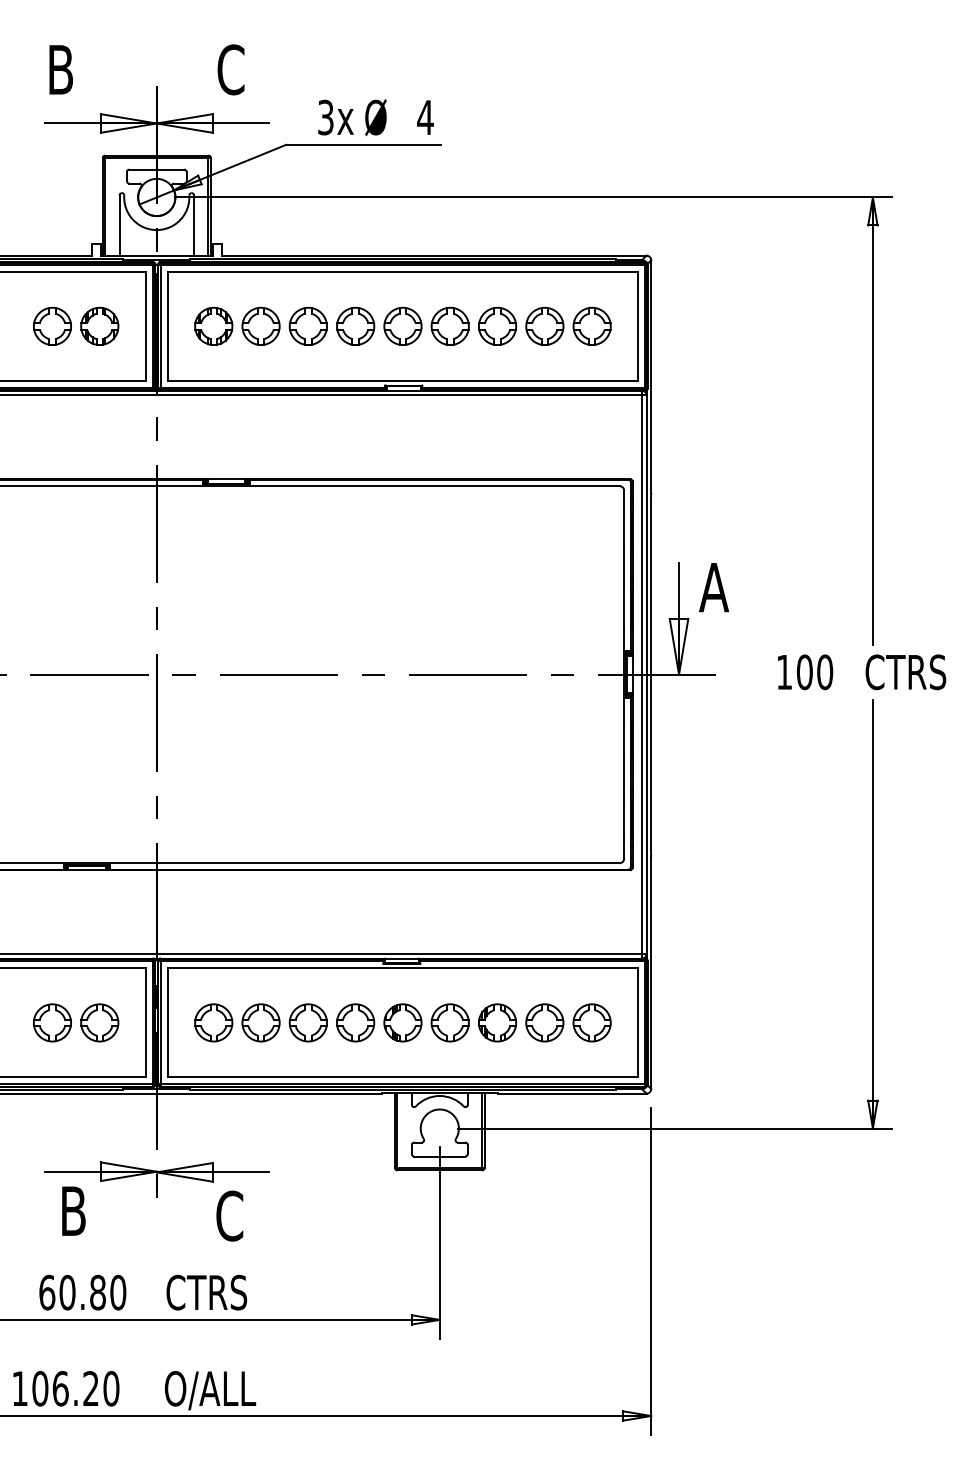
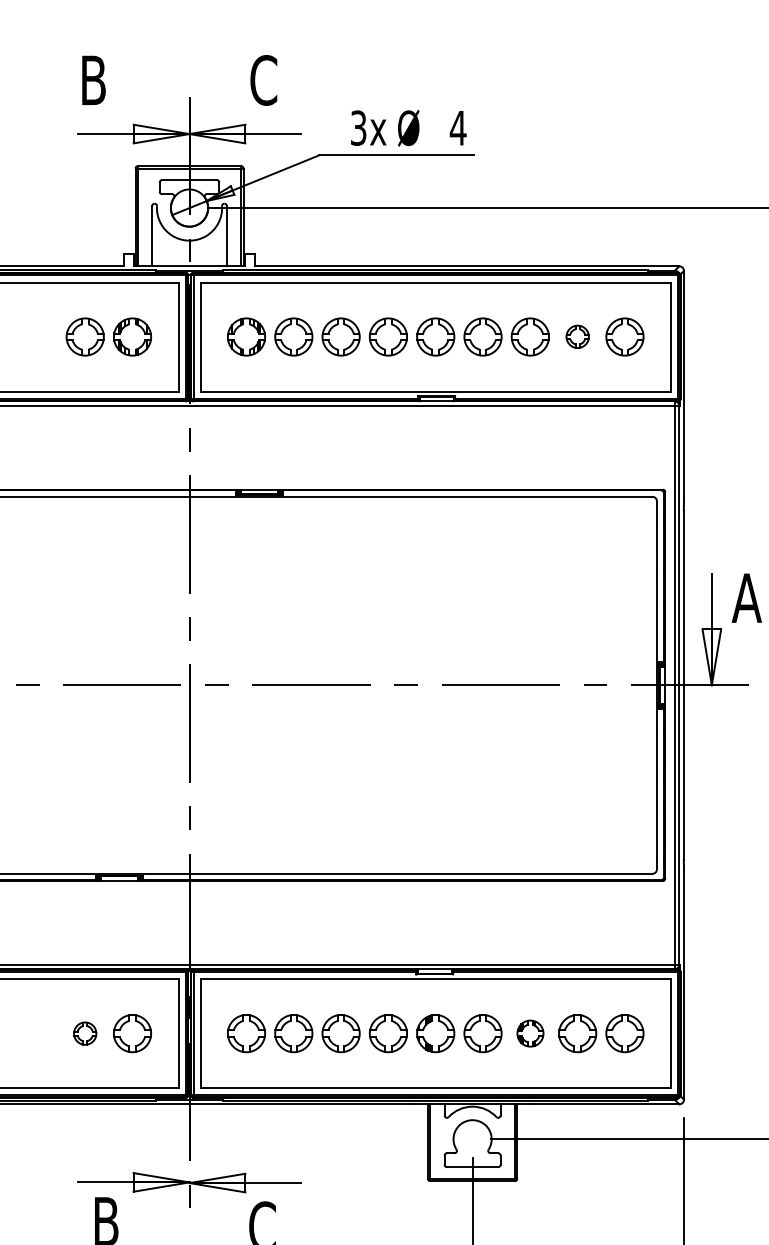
part: (544, 325) -> (577, 336), size x0.6
part: (52, 1022) -> (85, 1033), size x0.6
part: (497, 1022) -> (530, 1033), size x0.7

